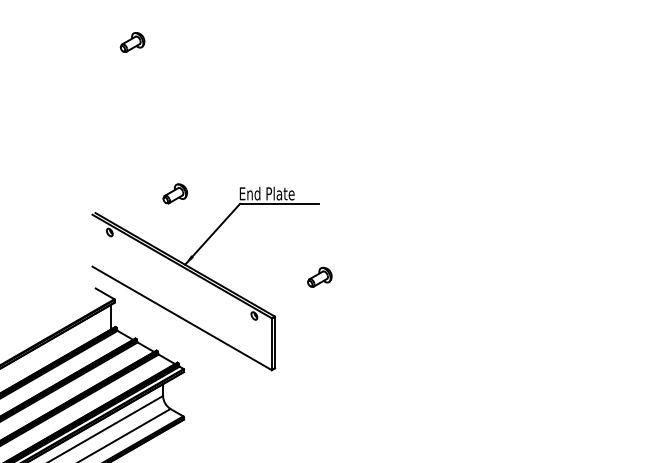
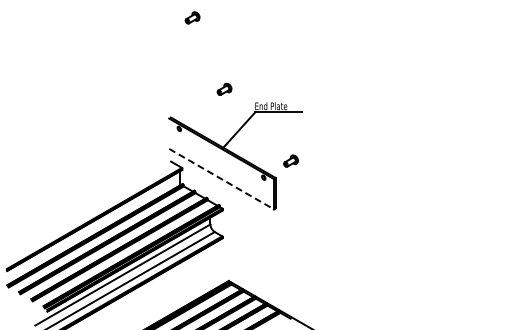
part: (175, 192) -> (224, 88), moved
part: (318, 276) -> (290, 160), moved
line: (183, 319) -> (222, 179), solid -> dashed

